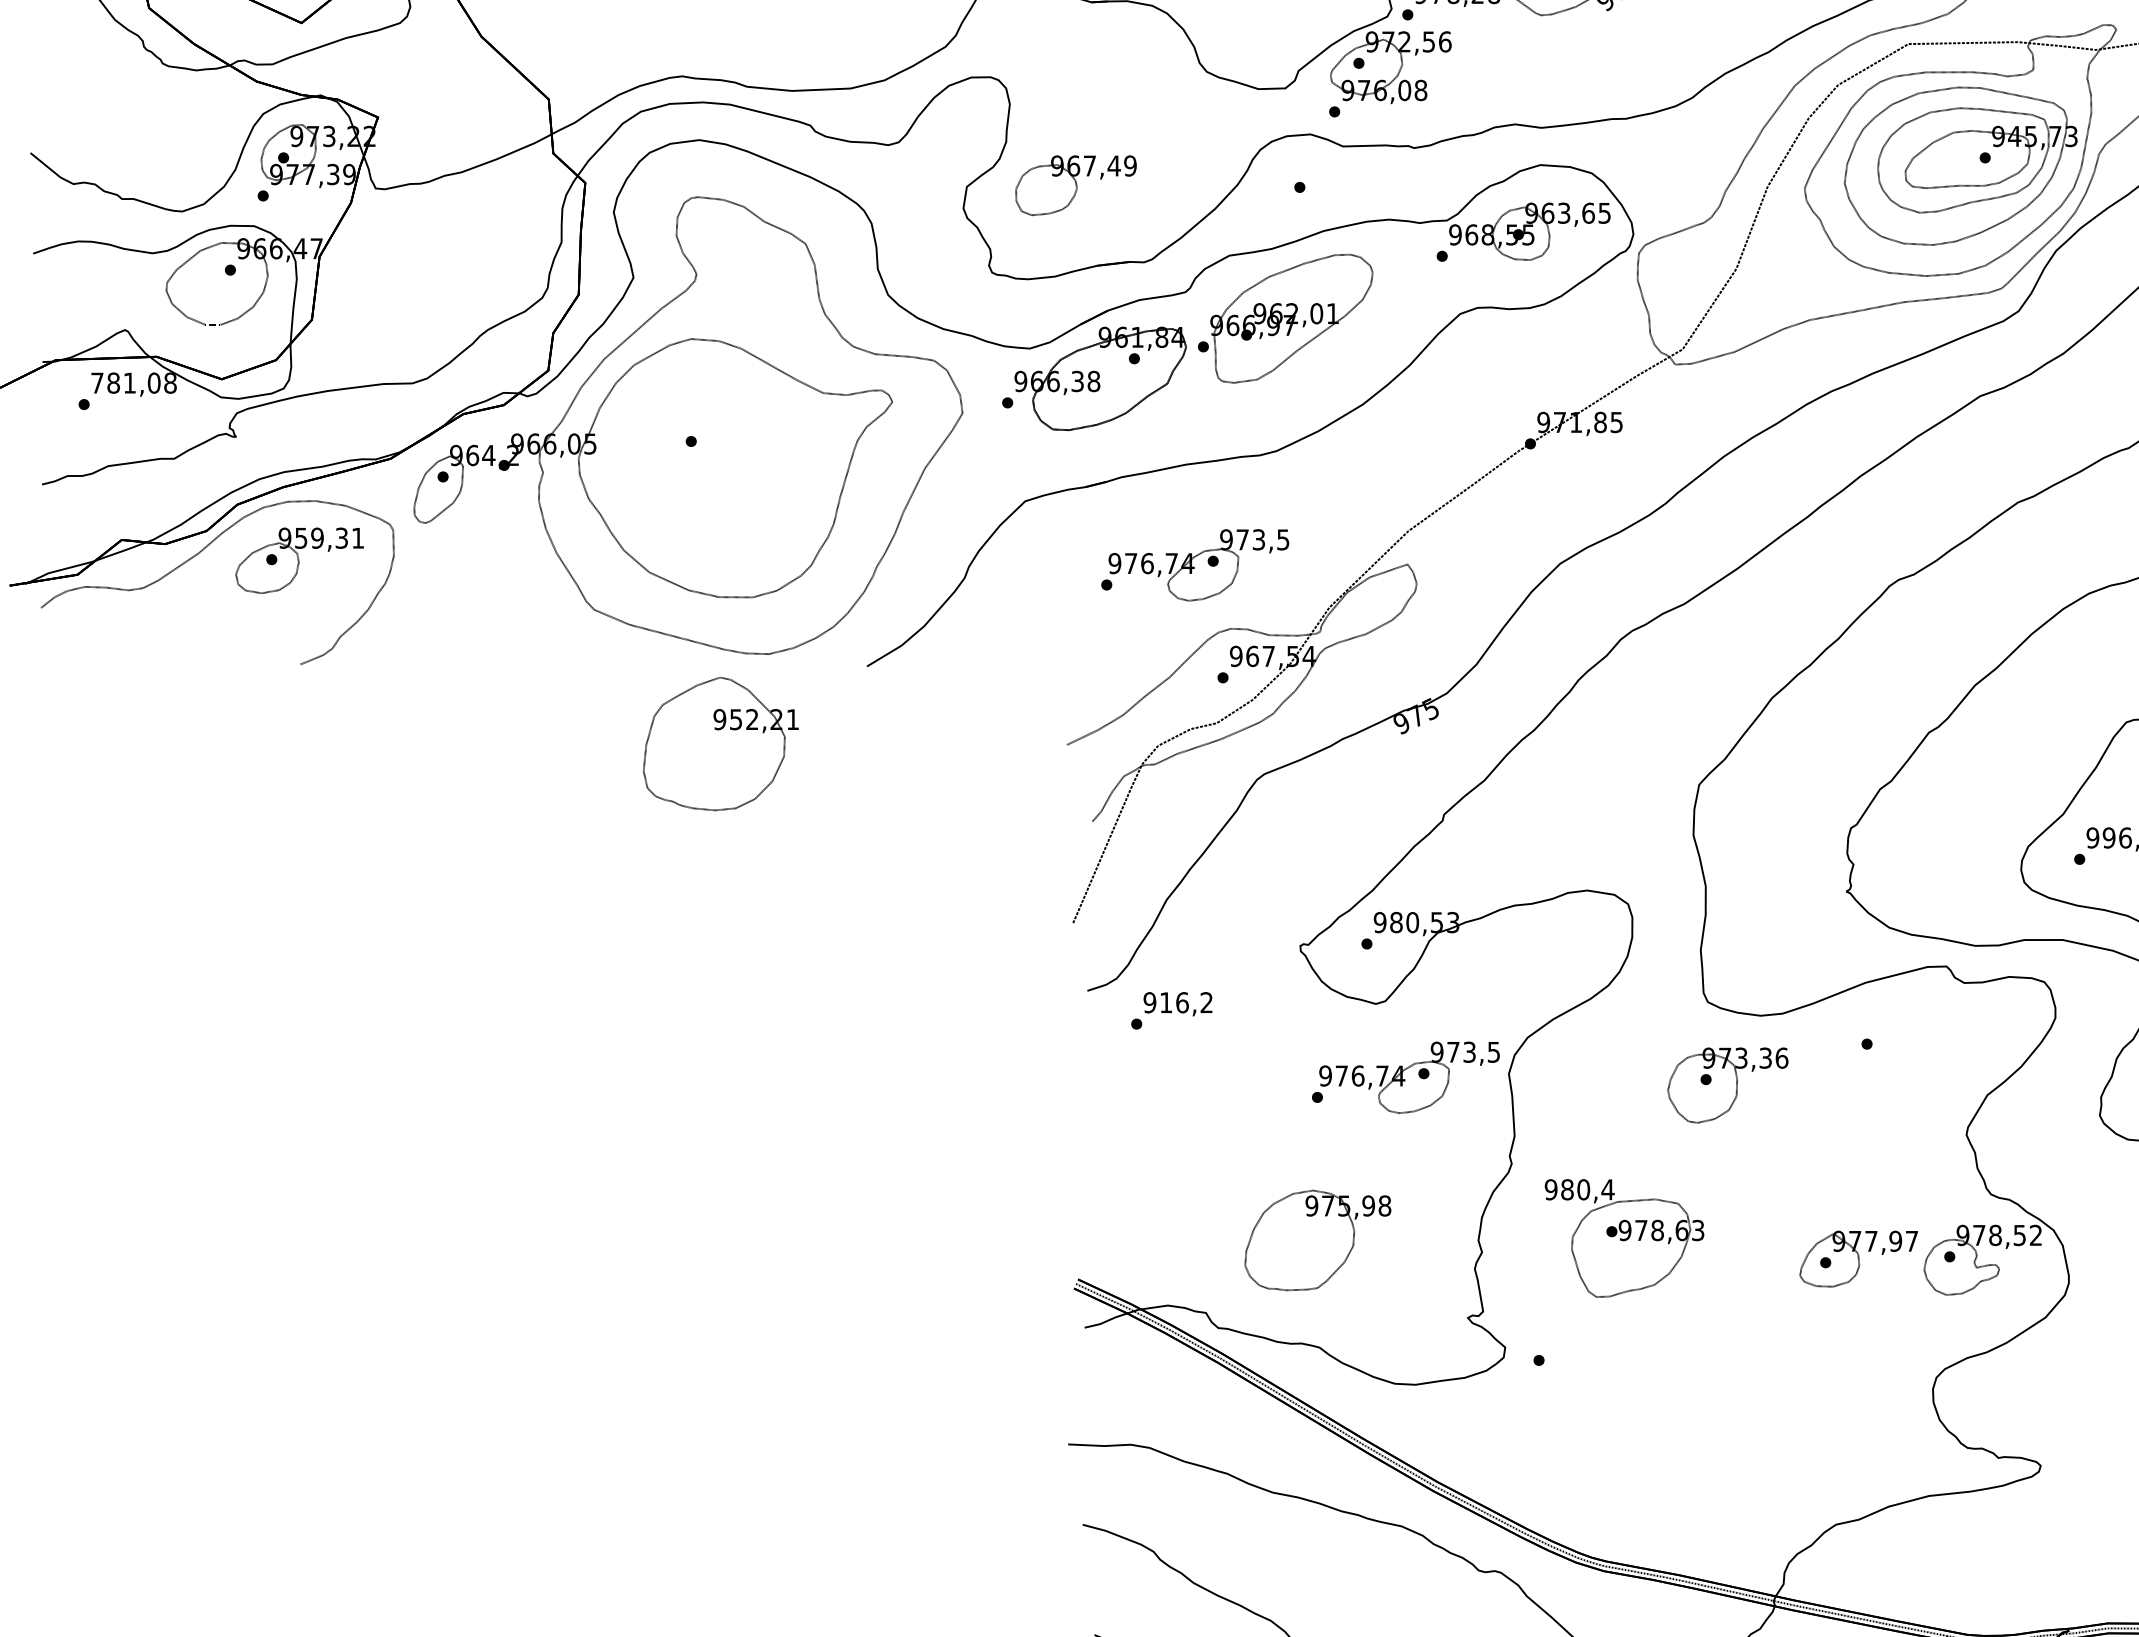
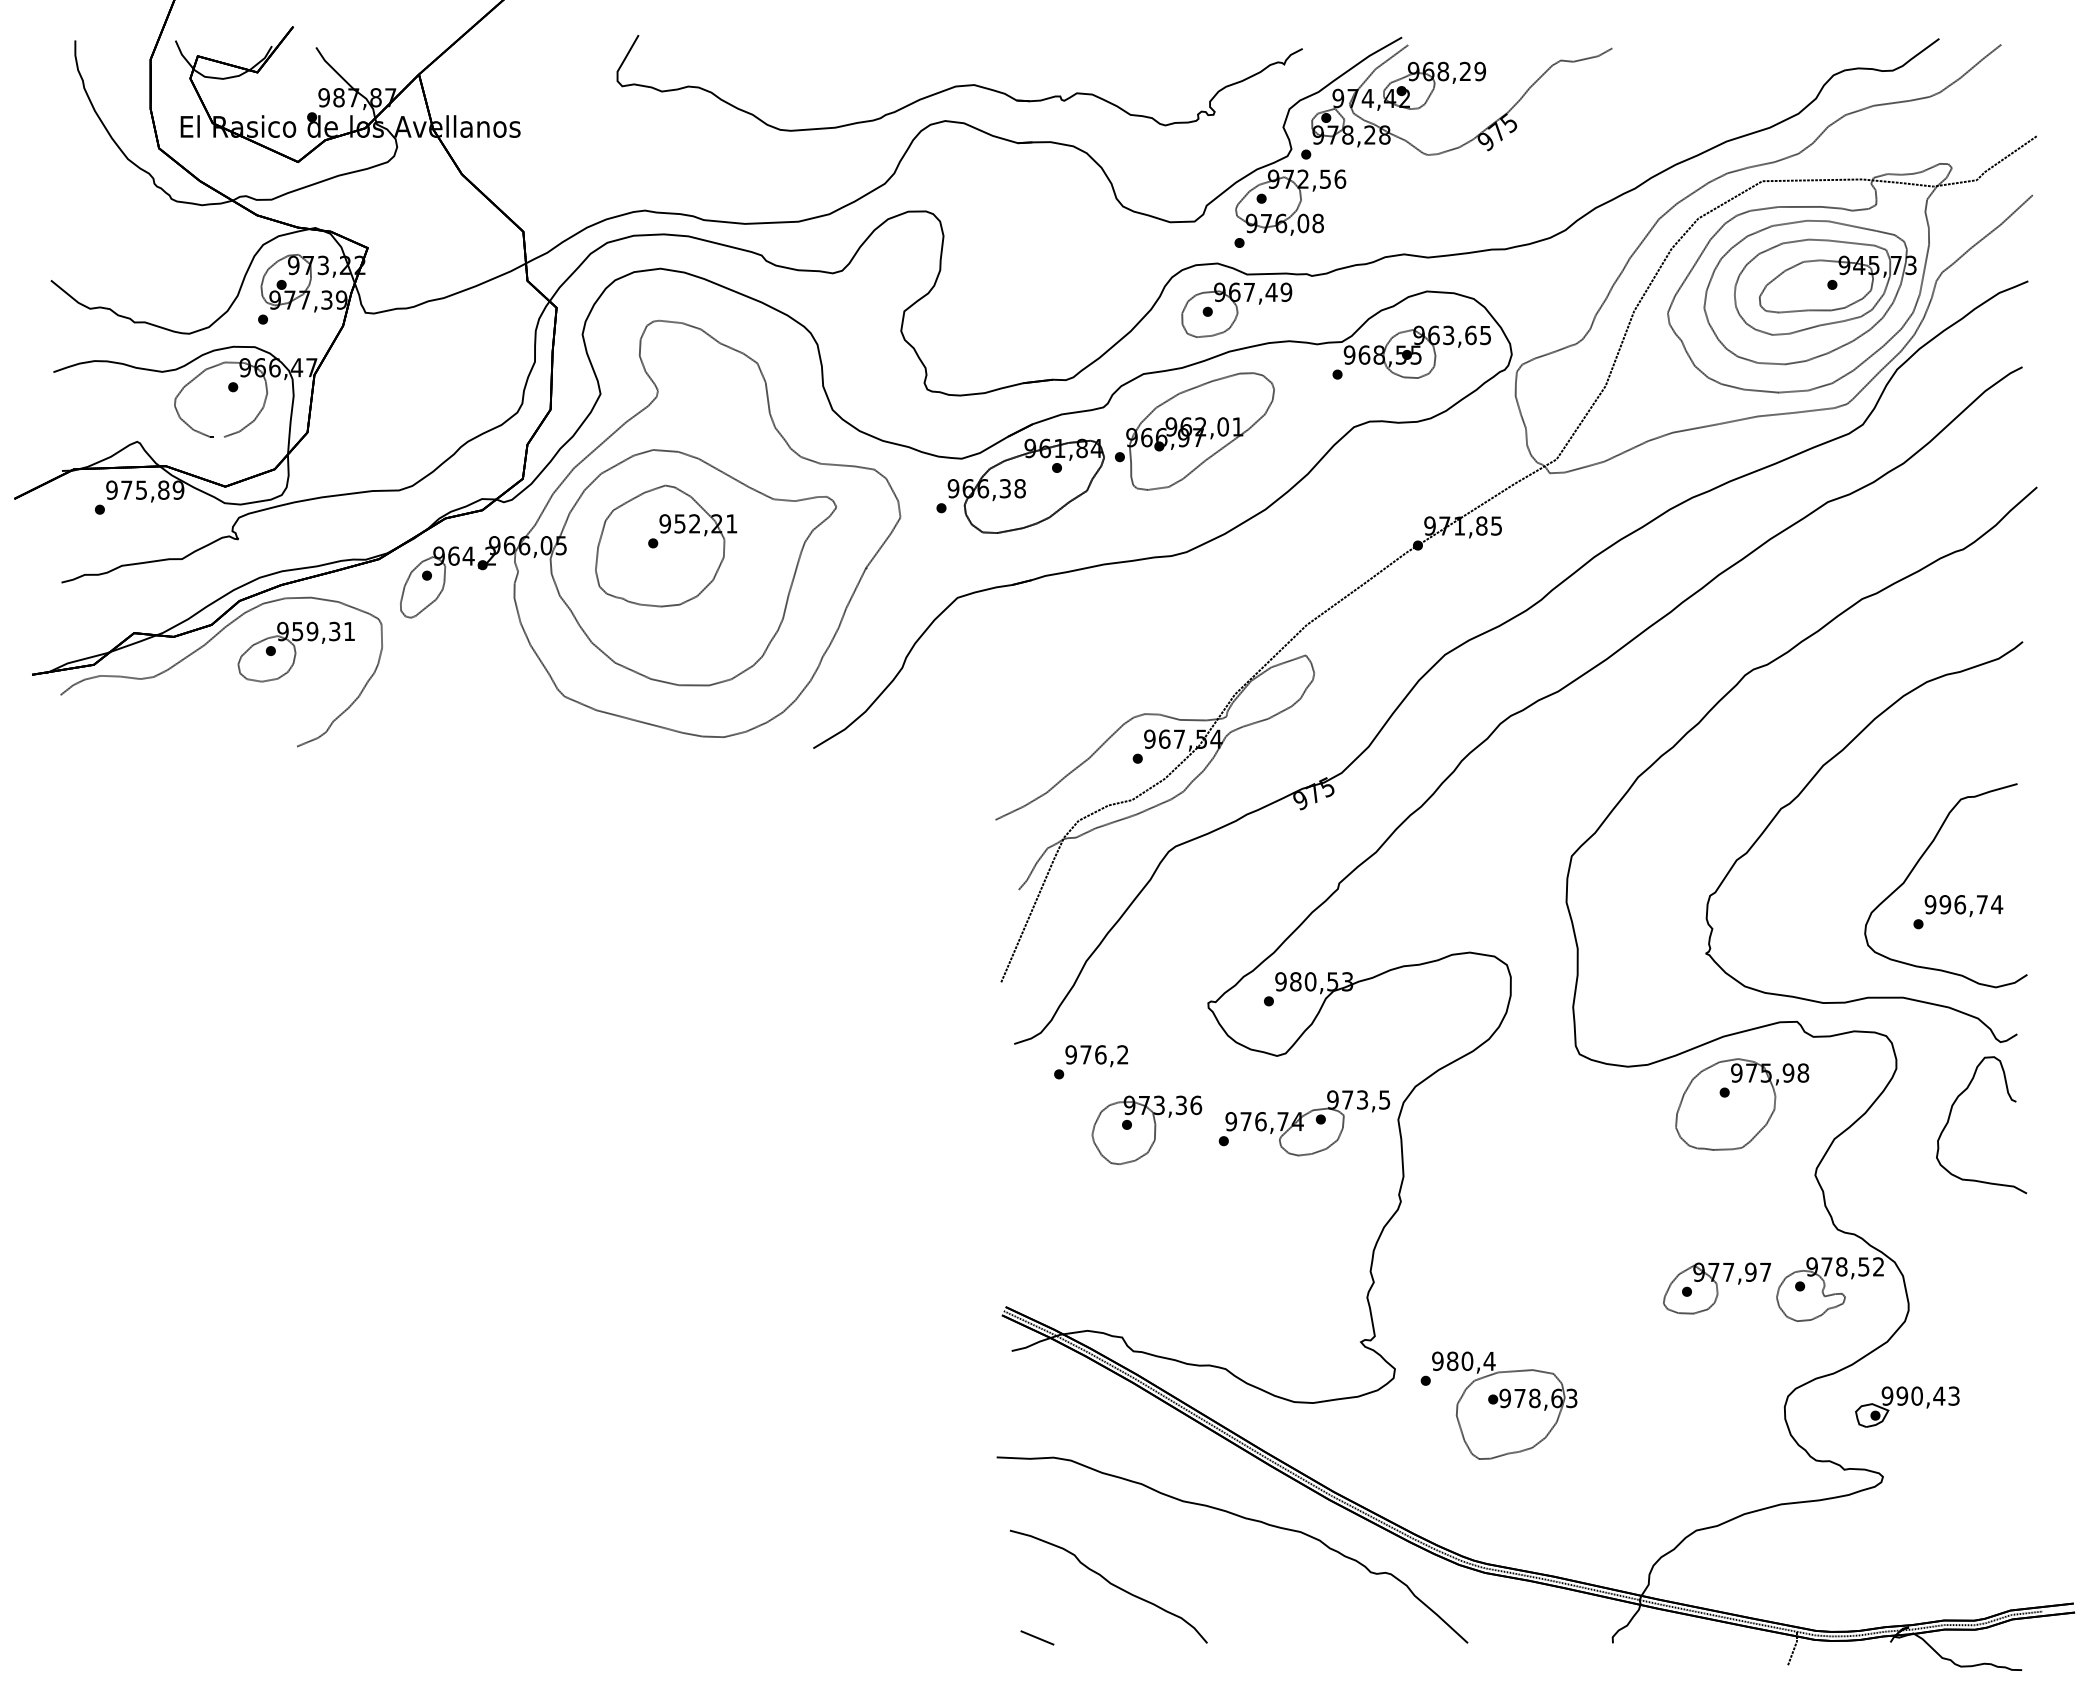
part: (1075, 184) -> (1236, 309), moved
text: (134, 382) -> (145, 489), 781,08 -> 975,89
part: (1195, 565) -> (1112, 656), removed
part: (721, 743) -> (666, 545), moved
text: (1165, 1002) -> (1085, 1054), 916,2 -> 976,2
part: (1727, 1084) -> (1146, 1129), moved
part: (1624, 1238) -> (1504, 1405), moved
part: (1318, 1240) -> (1742, 1104), moved
part: (2067, 1388) -> (1907, 1406), added

